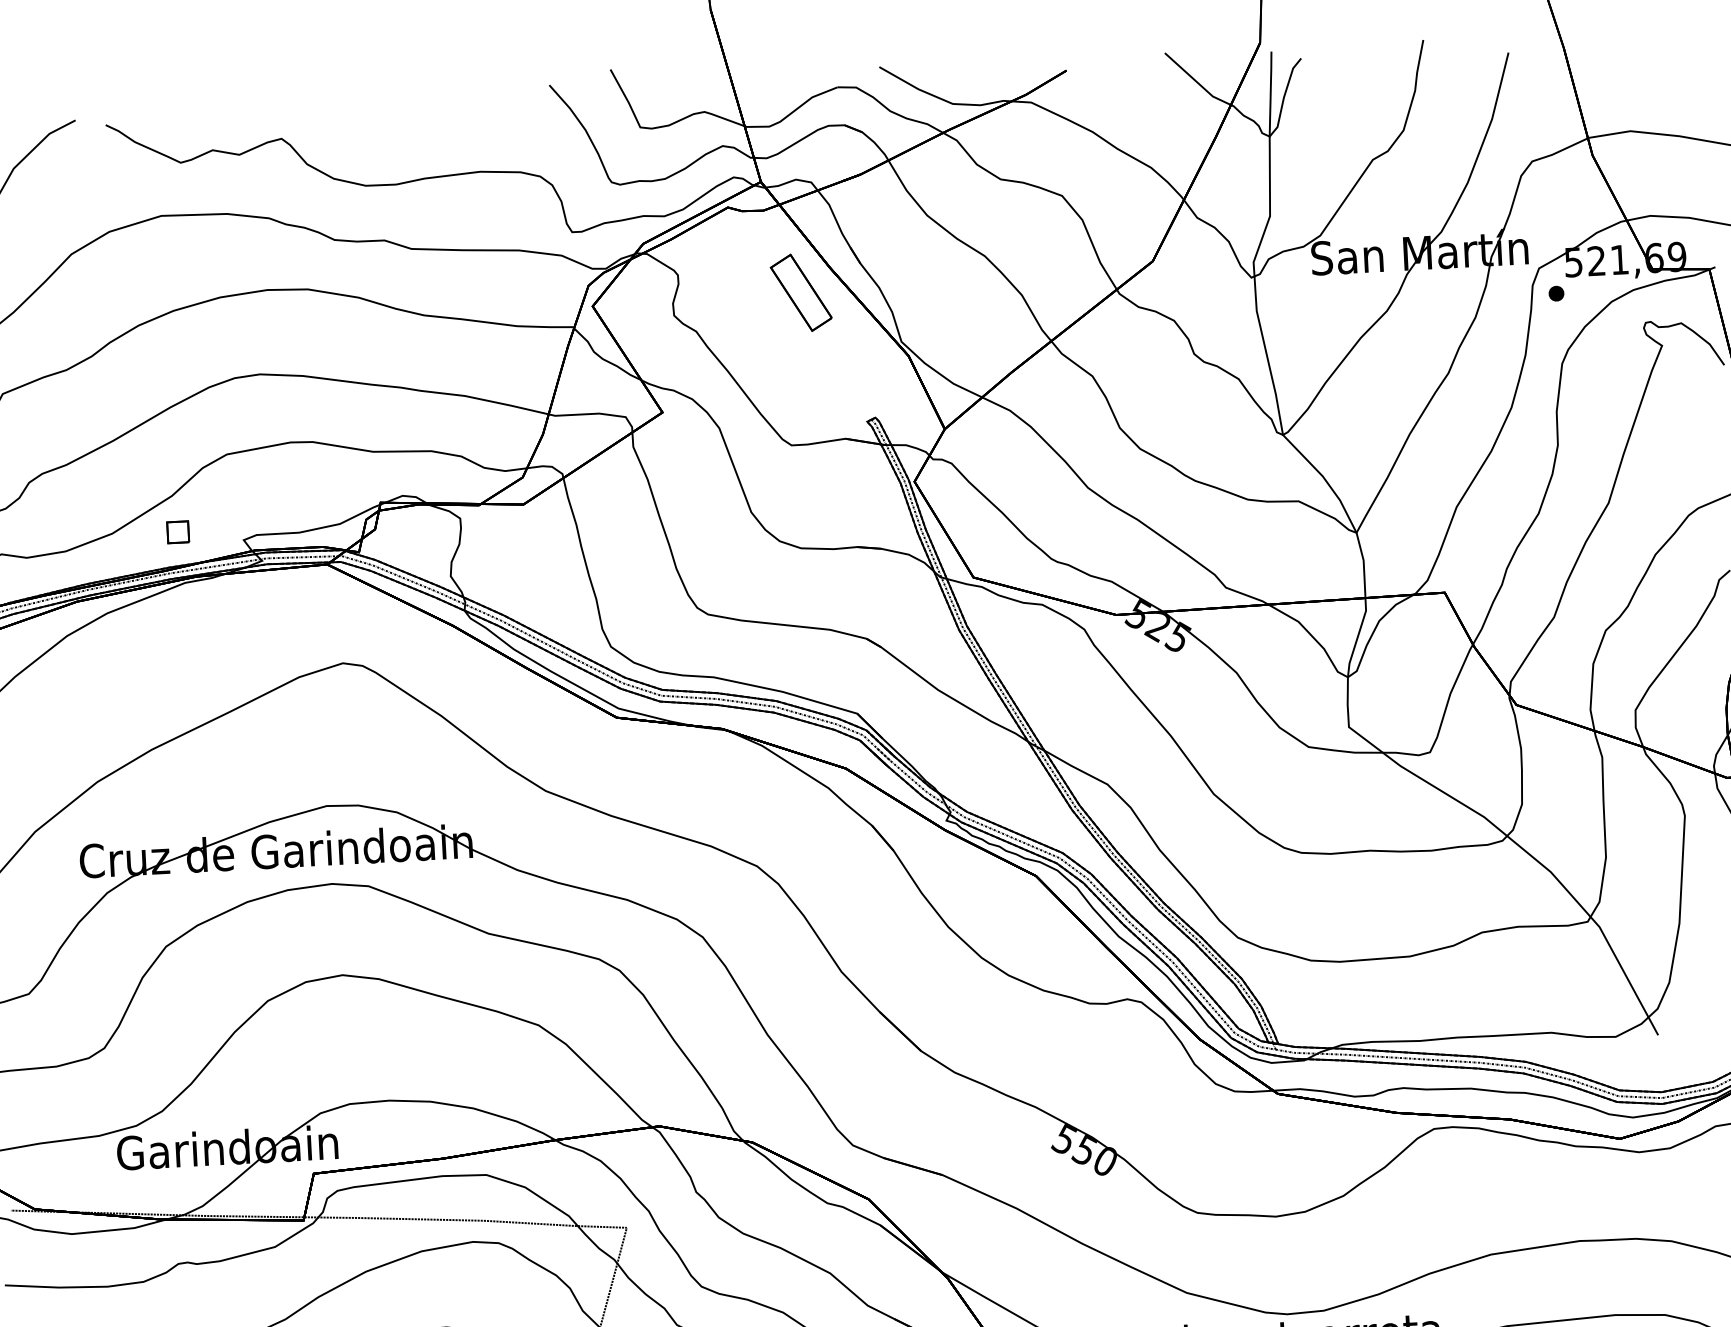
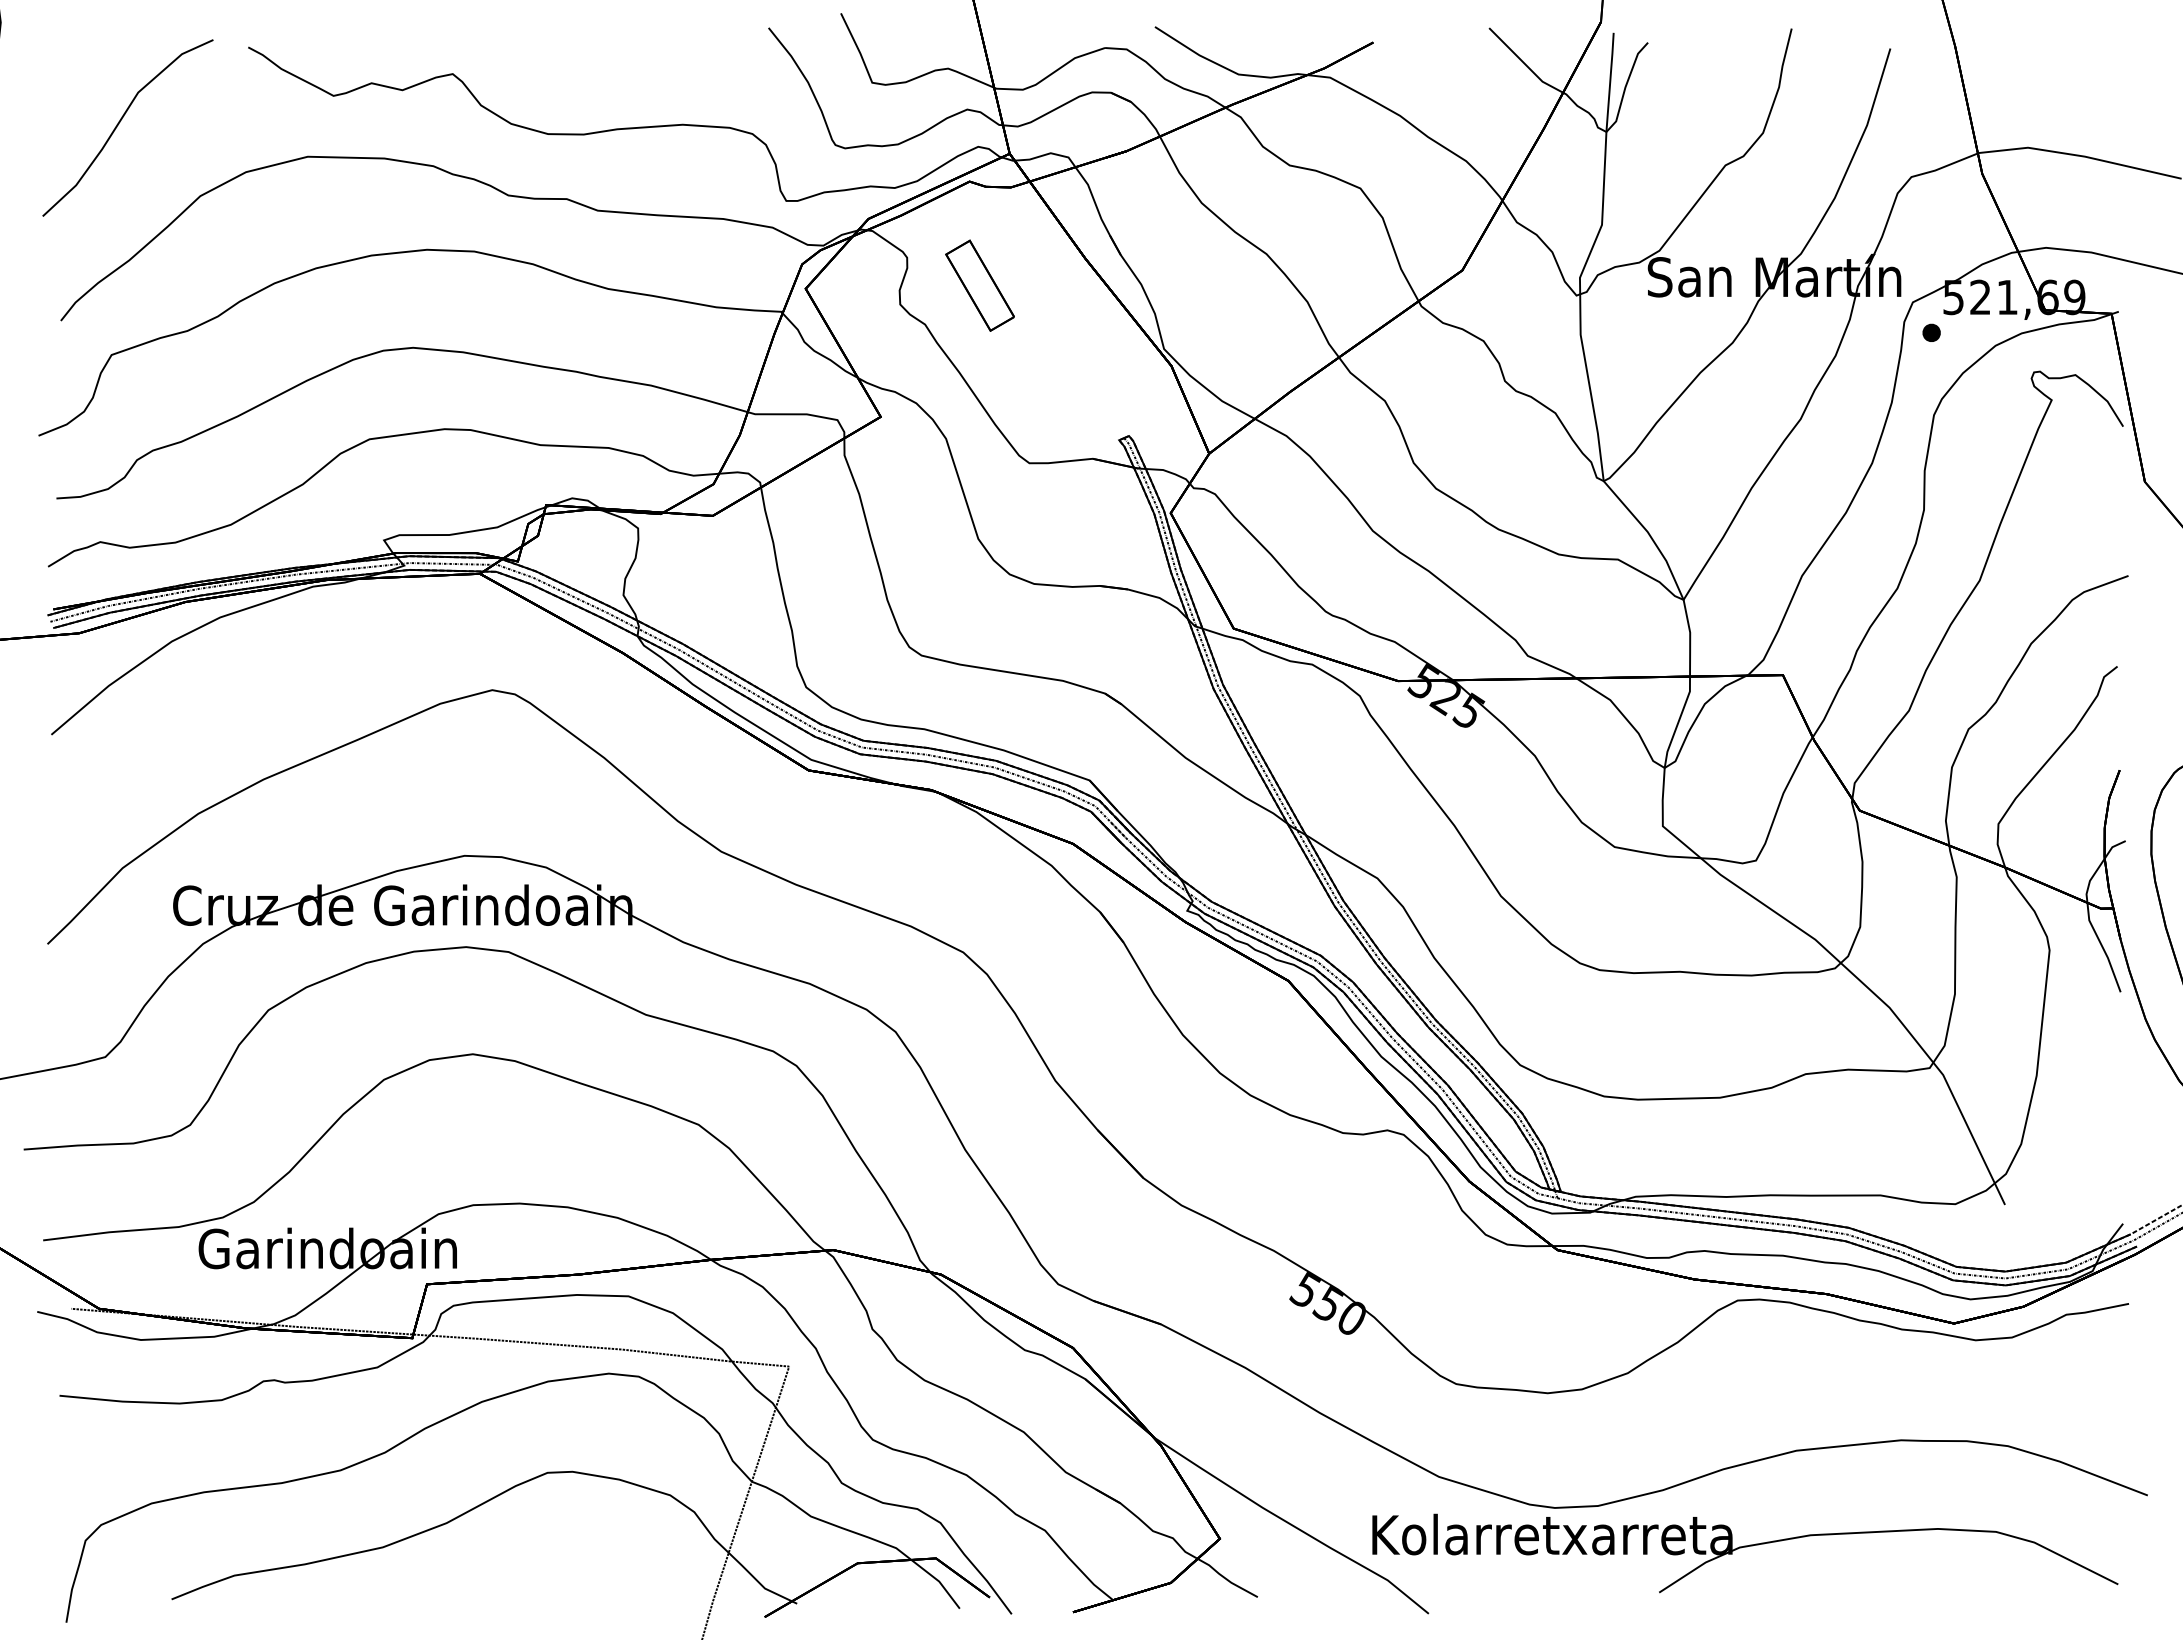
part: (800, 292) -> (979, 285), moved
part: (177, 531) -> (307, 526), removed

